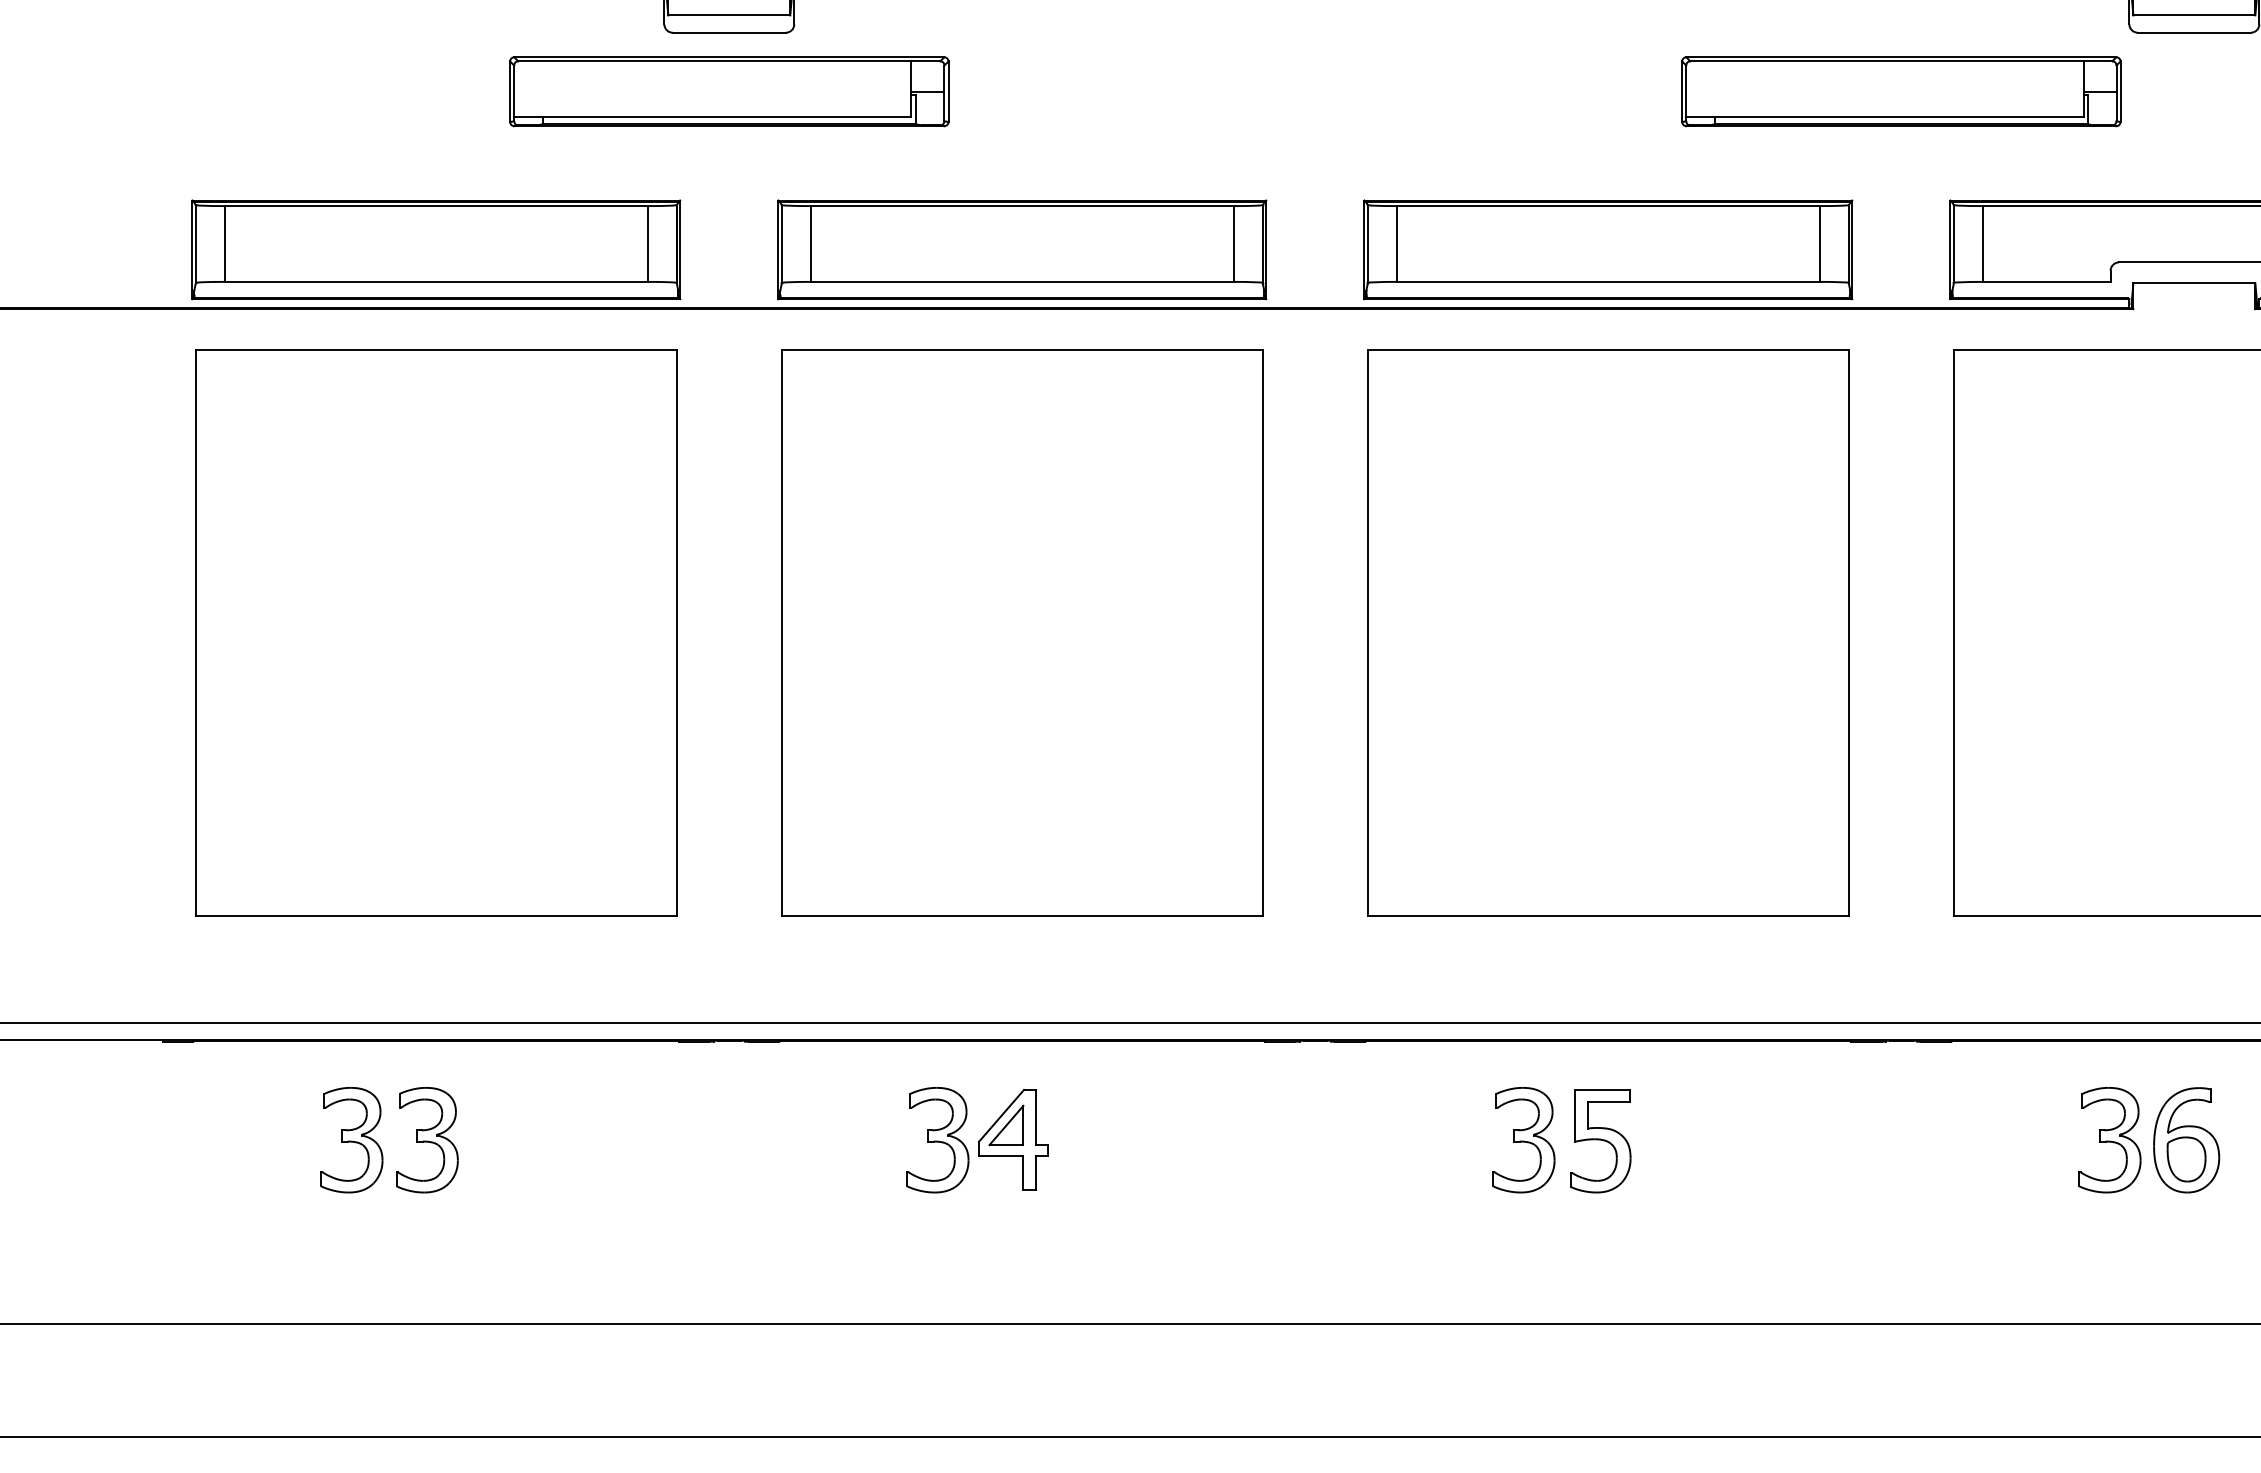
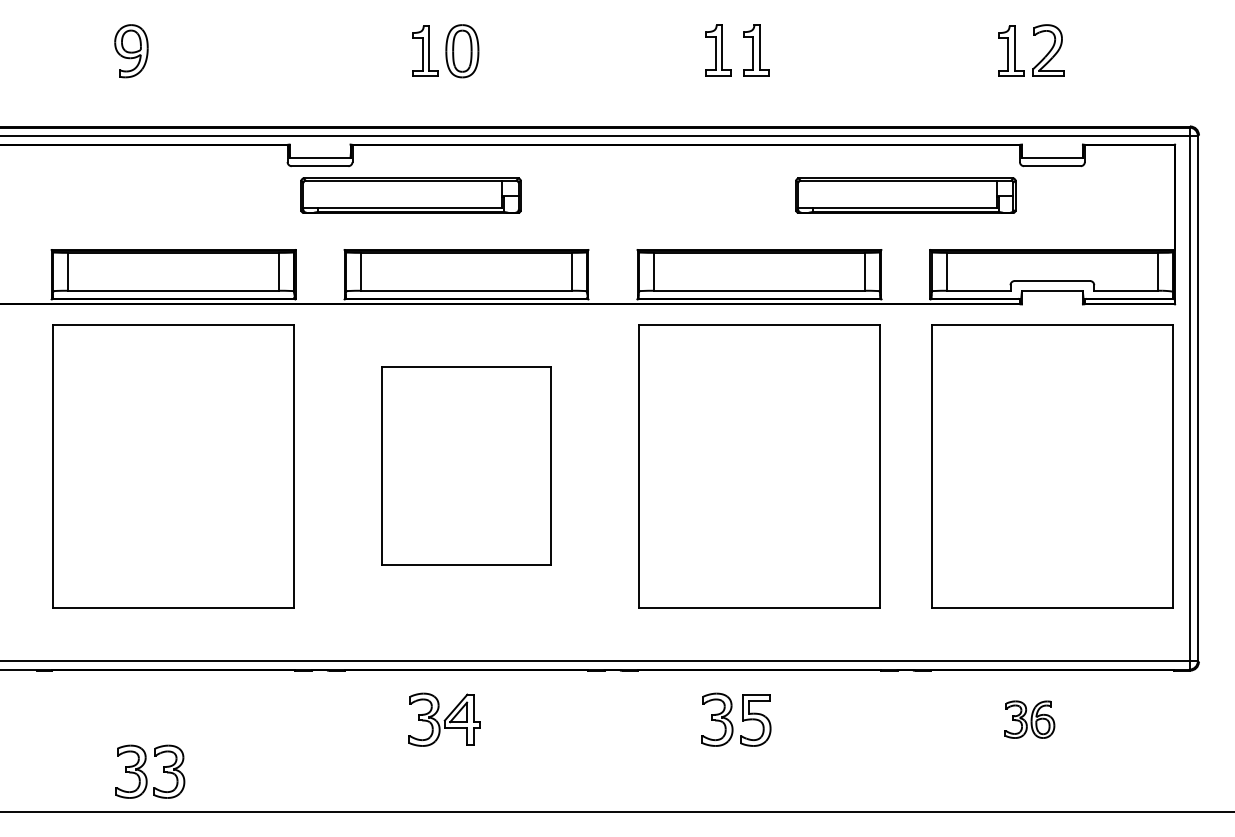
part: (728, 91) -> (410, 195), moved
part: (1022, 633) -> (466, 466), size x0.7
part: (390, 1139) -> (150, 771), moved
part: (2148, 1139) -> (1029, 719), size x0.7

